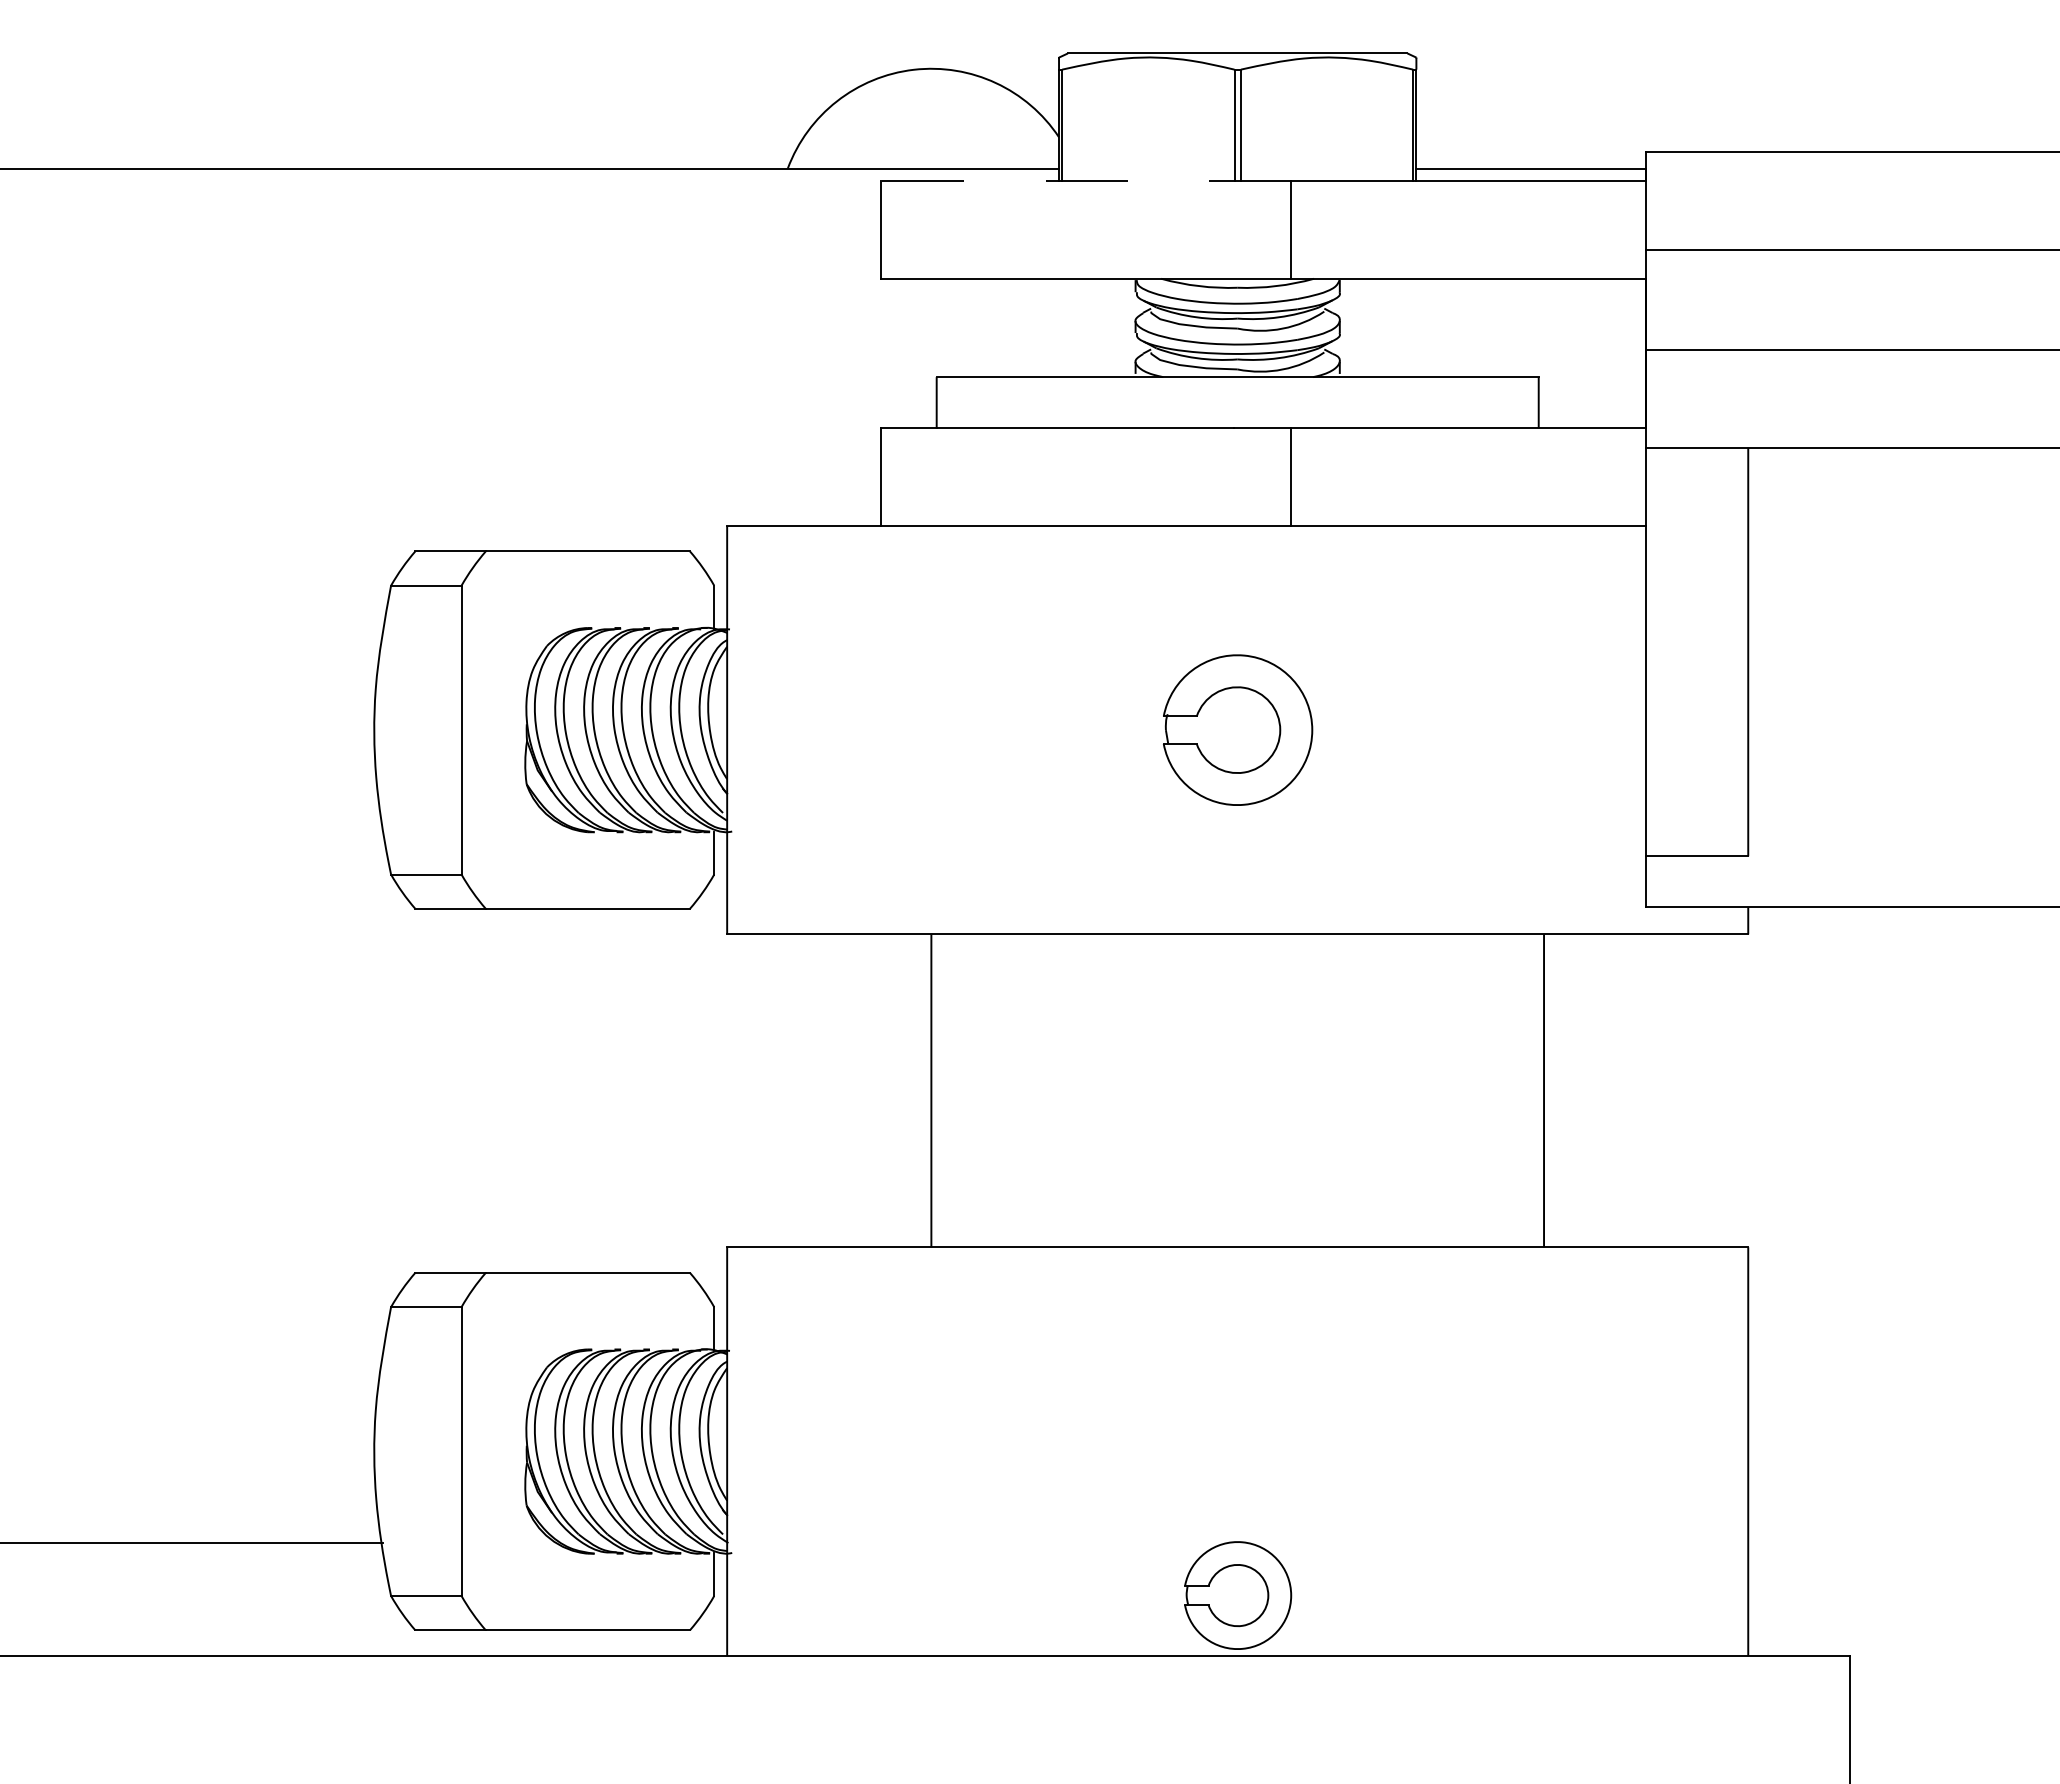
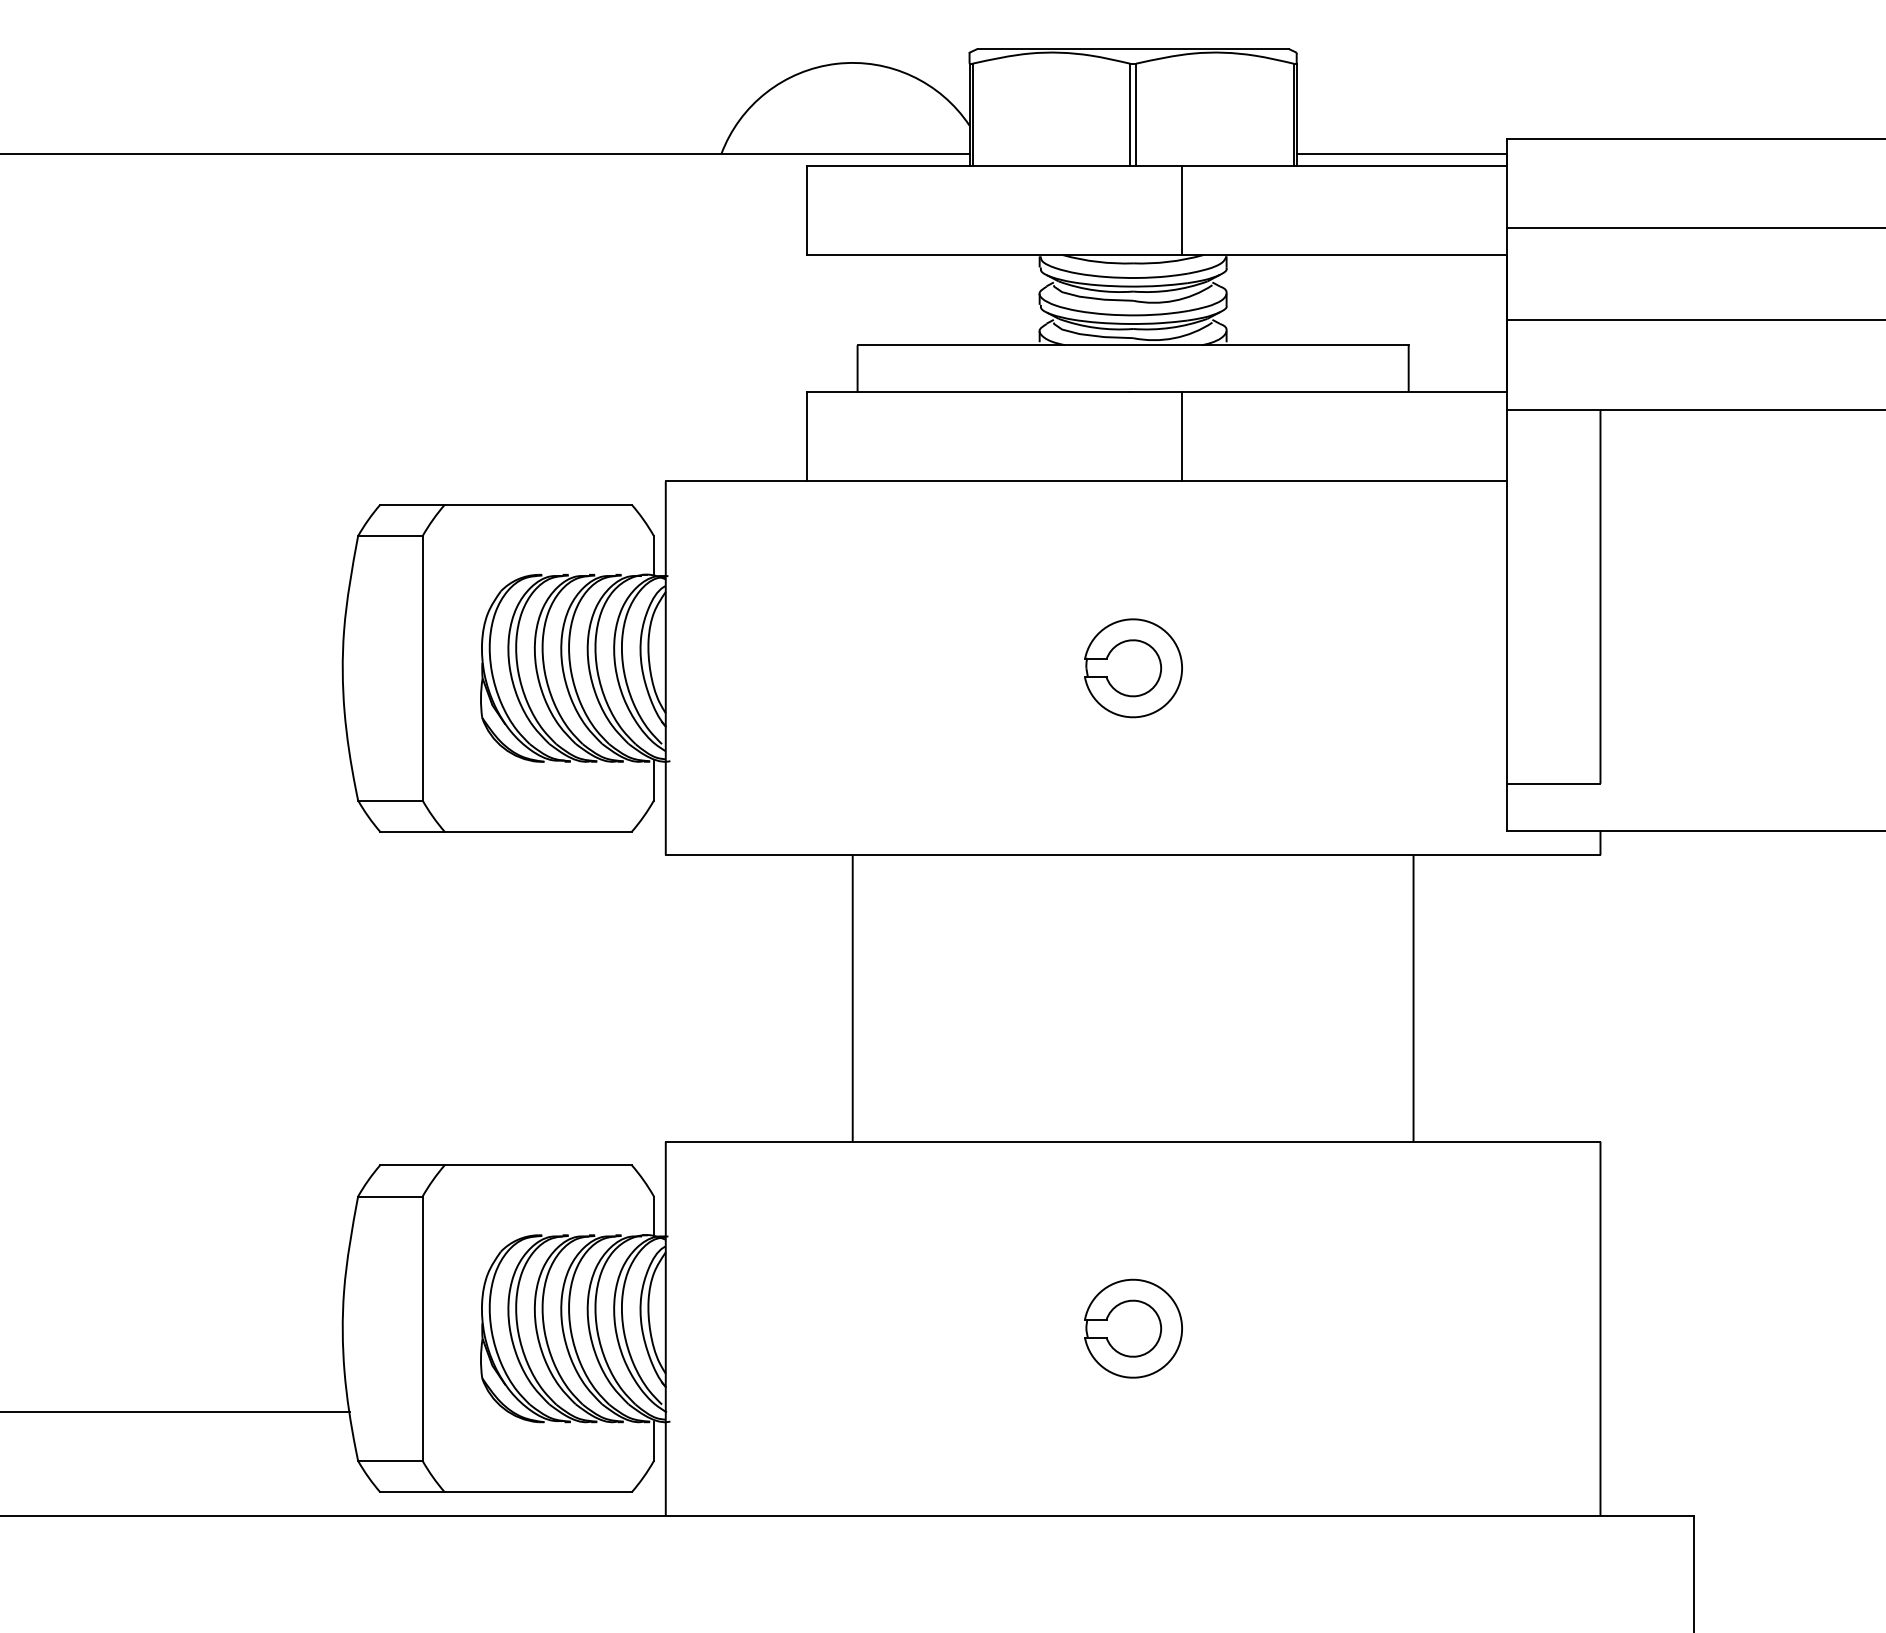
line: (1085, 181) -> (993, 166), dashed -> solid
part: (1238, 729) -> (1133, 667), size x0.71
part: (1238, 1595) -> (1133, 1328), moved

